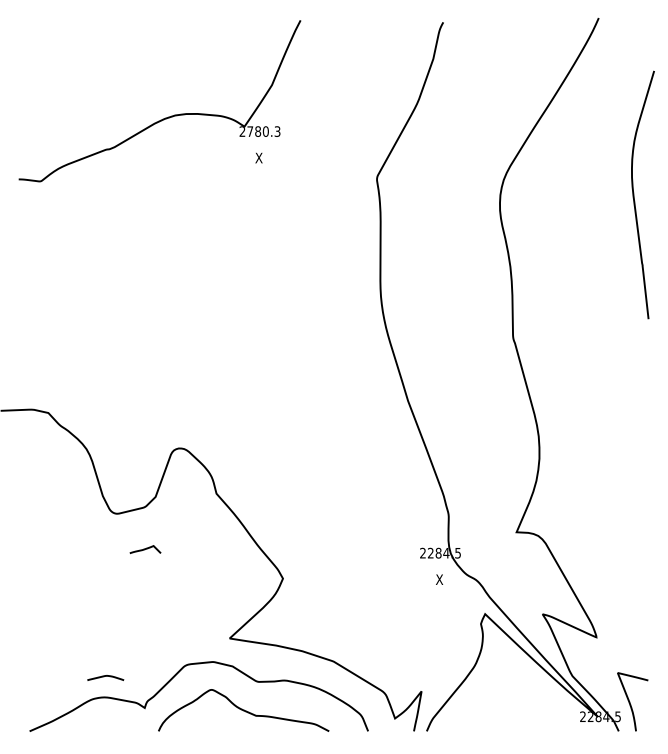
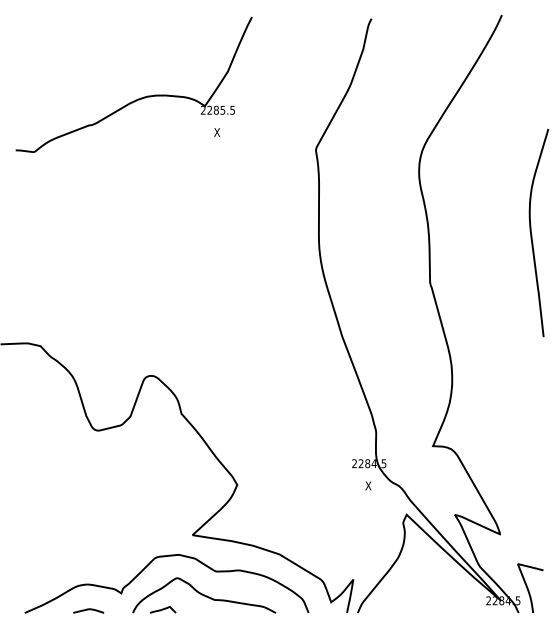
text: (263, 131) -> (220, 110), 2780.3 -> 2285.5
curve: (634, 194) -> (531, 232), moved
curve: (145, 549) -> (163, 609), moved
curve: (105, 676) -> (88, 609), moved

